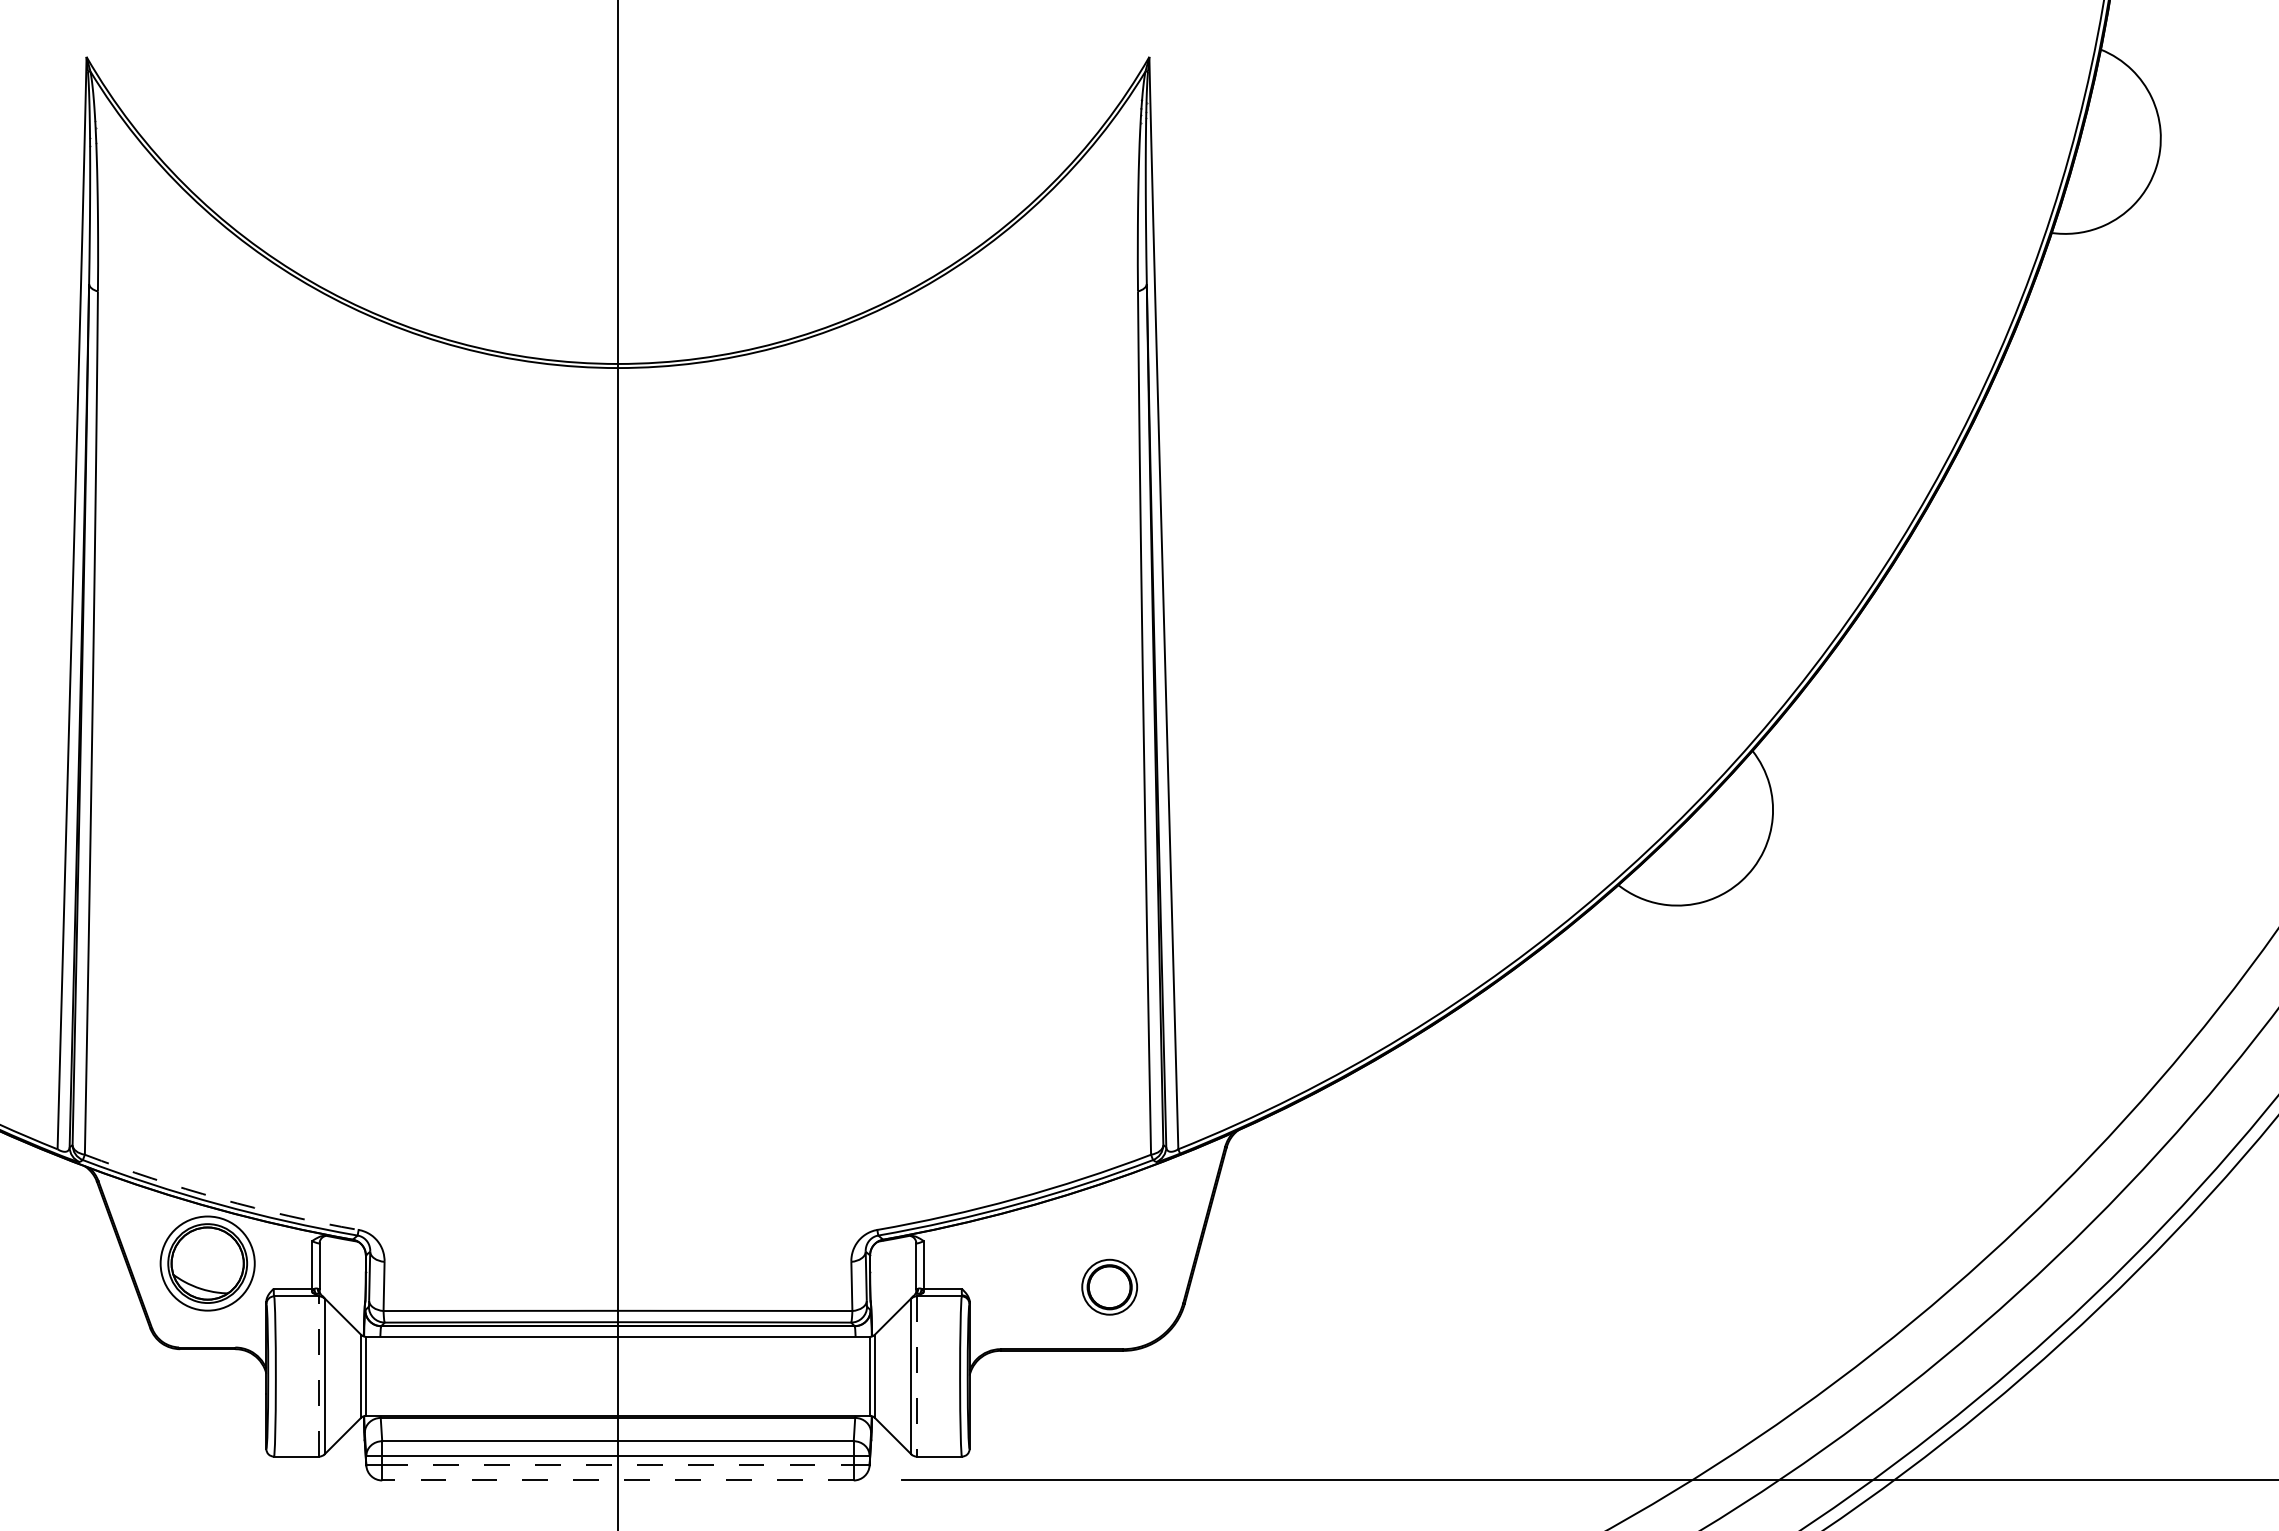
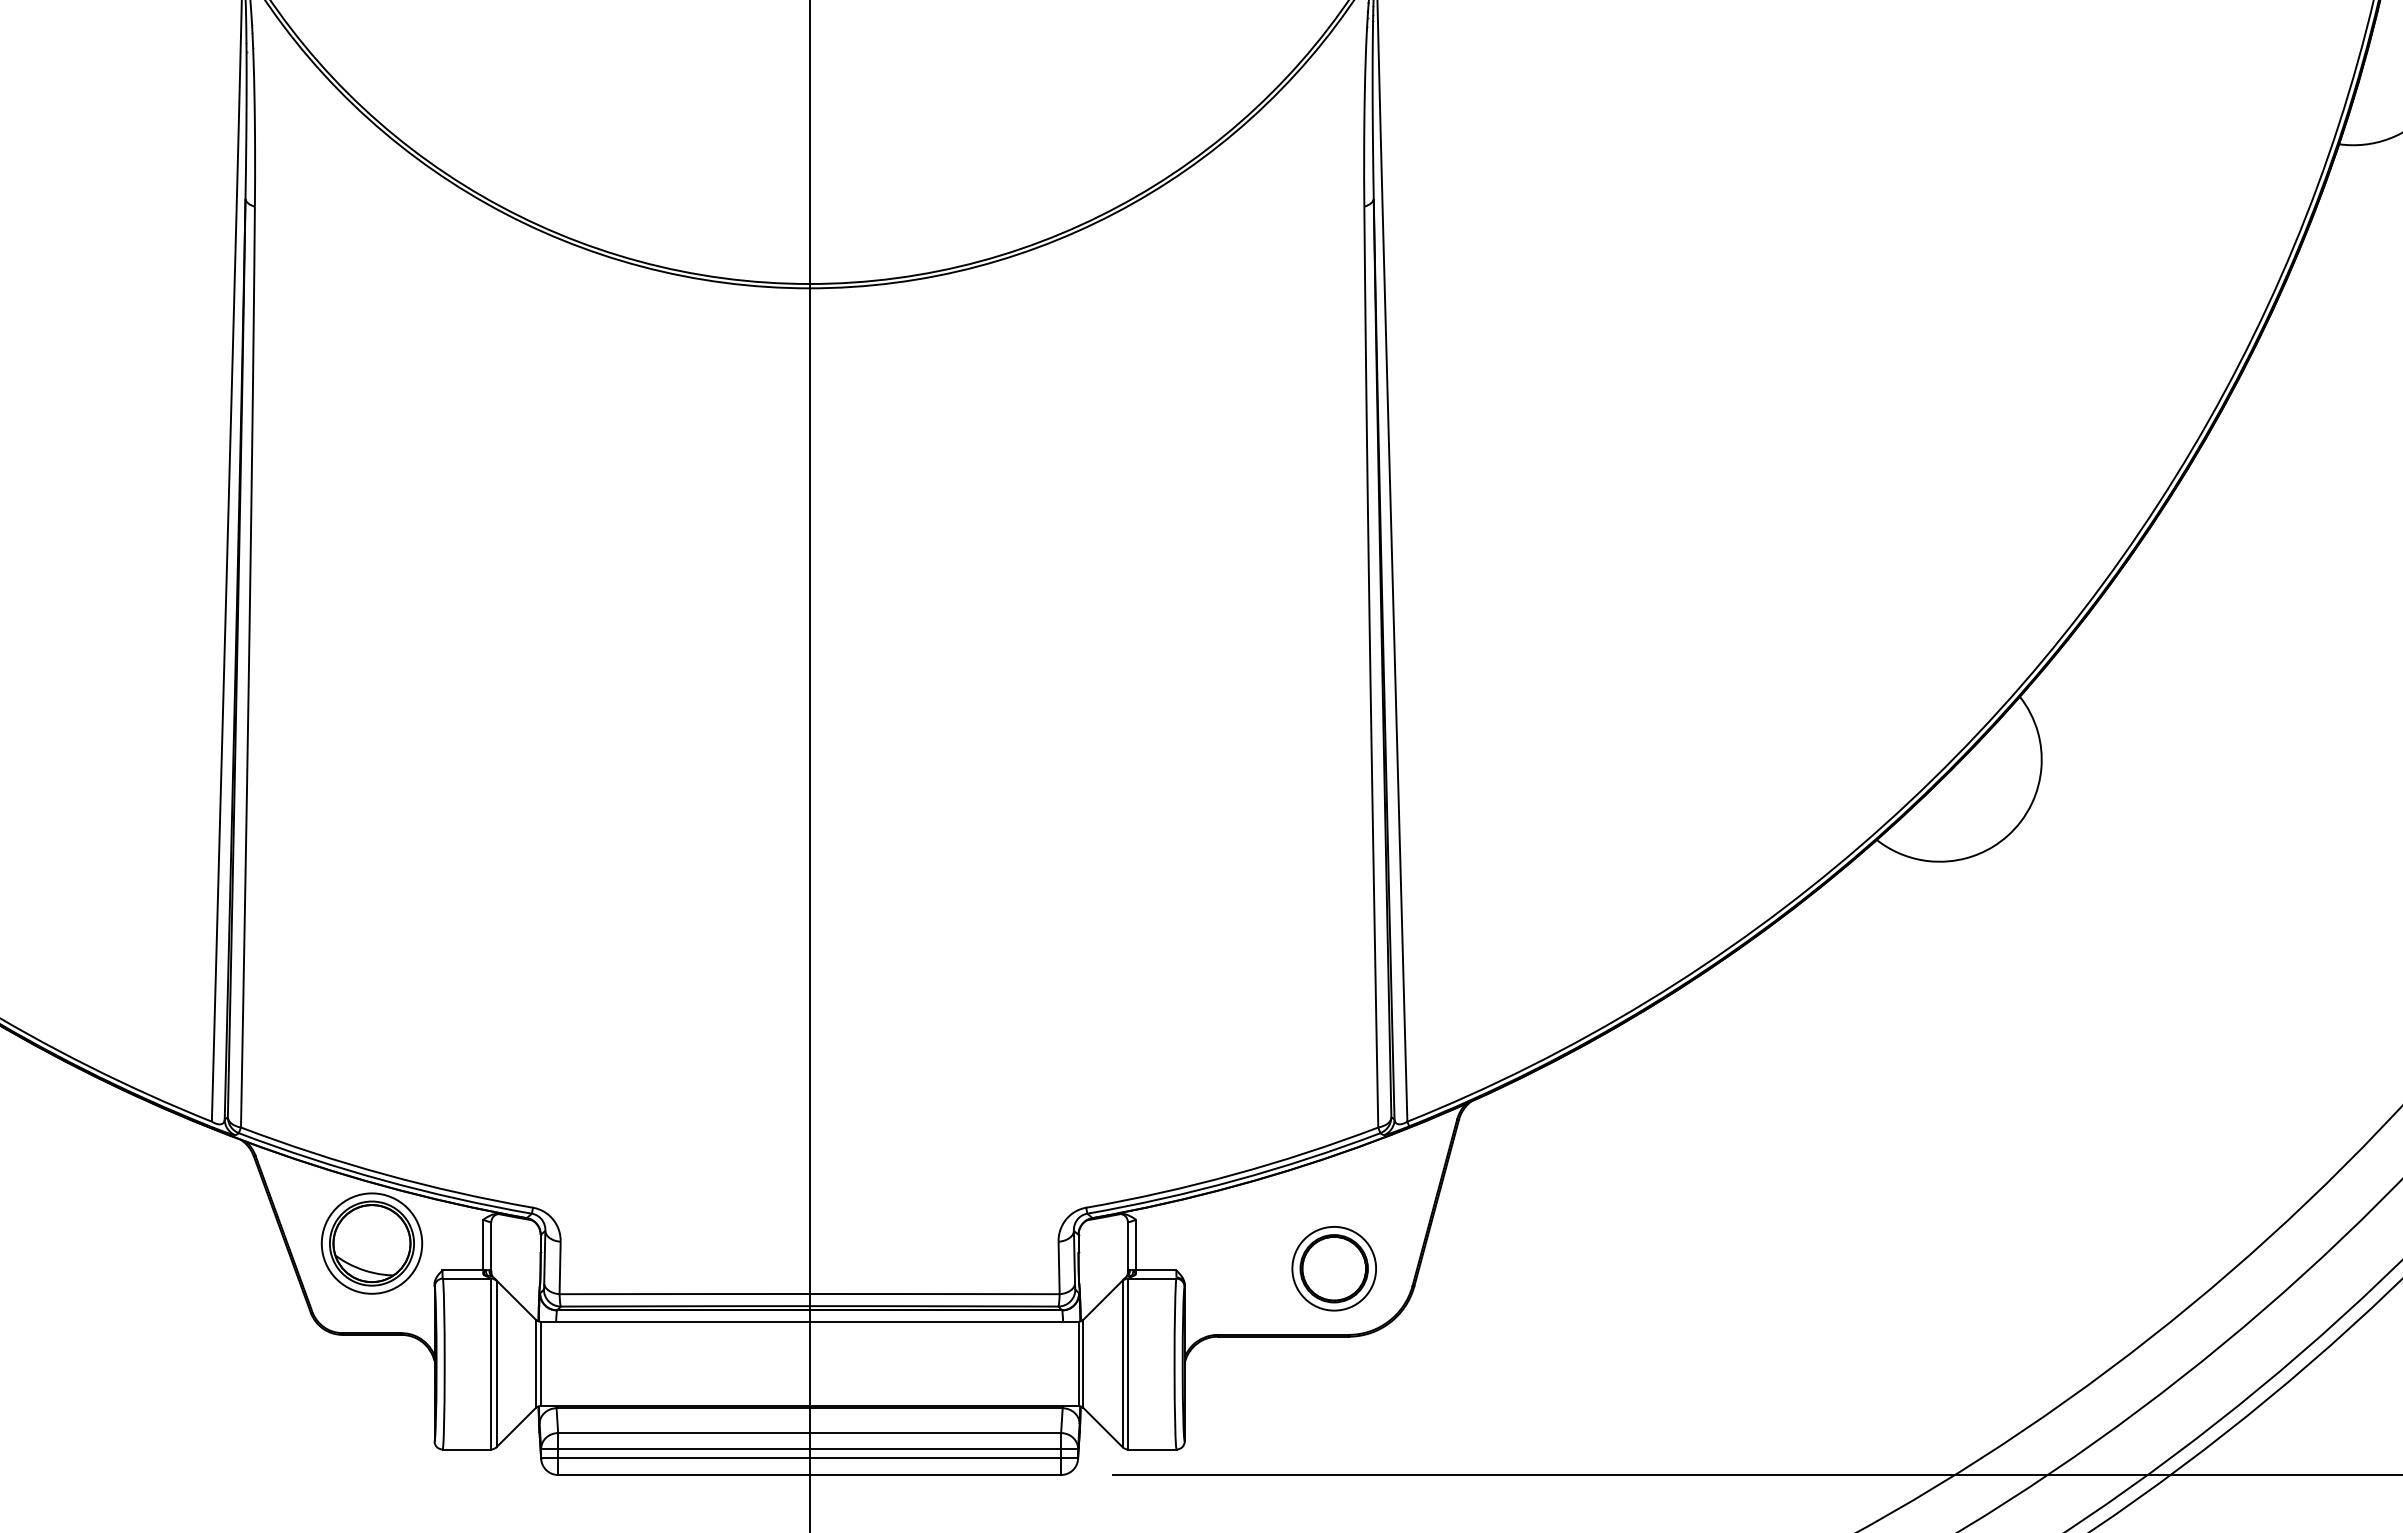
arc: (219, 1198) -> (384, 1174), dashed -> solid
part: (1109, 1287) -> (1333, 1269), size x1.43
line: (319, 1376) -> (491, 1364), dashed -> solid
line: (916, 1377) -> (1128, 1365), dashed -> solid
line: (617, 1464) -> (809, 1457), dashed -> solid
line: (617, 1480) -> (809, 1474), dashed -> solid

